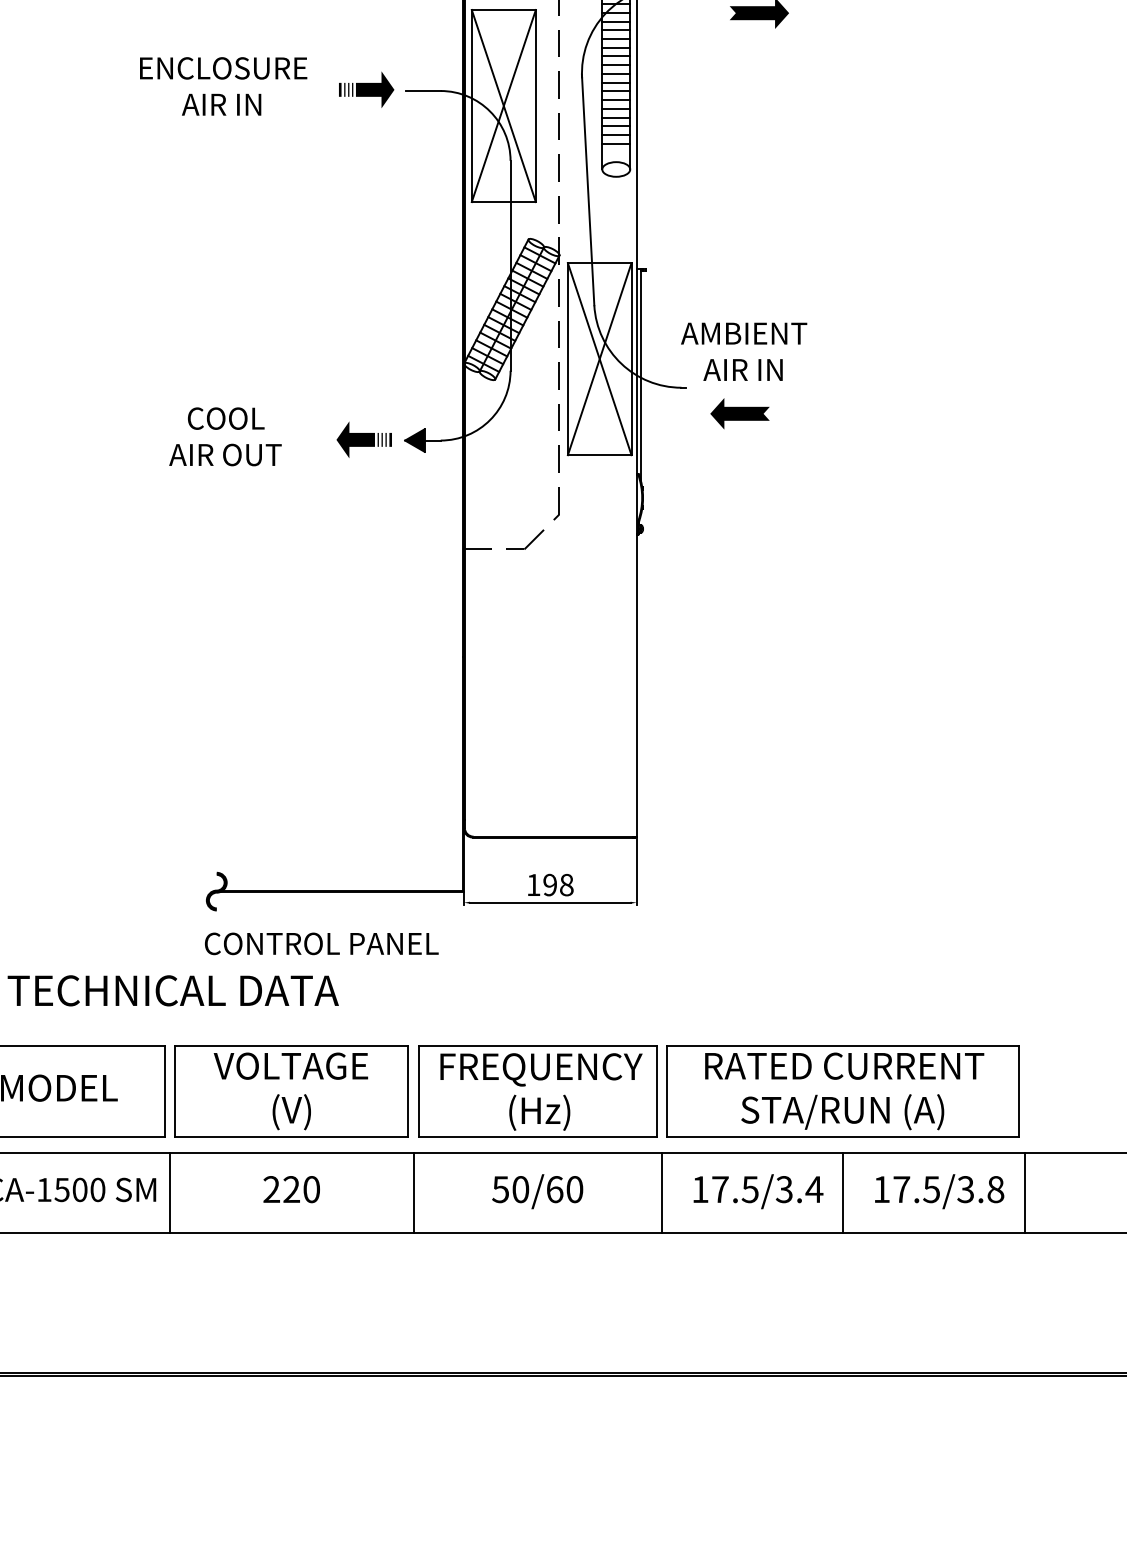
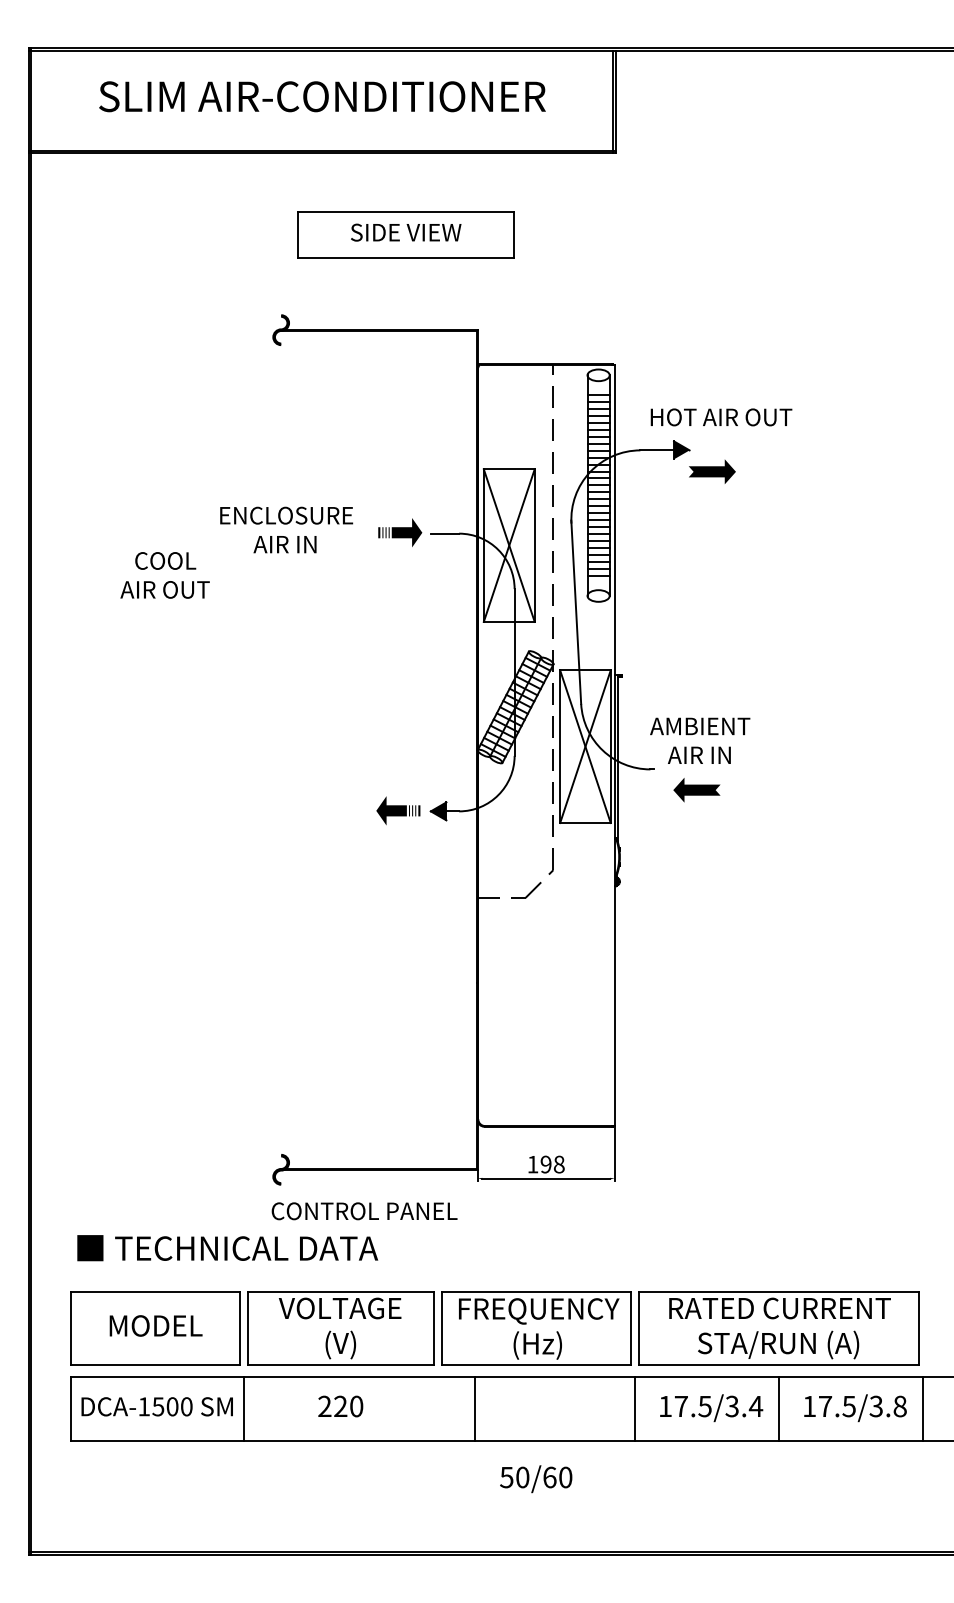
text: (224, 436) -> (164, 575), moved
text: (538, 1192) -> (536, 1479), moved
line: (413, 1193) -> (474, 1409), moved

